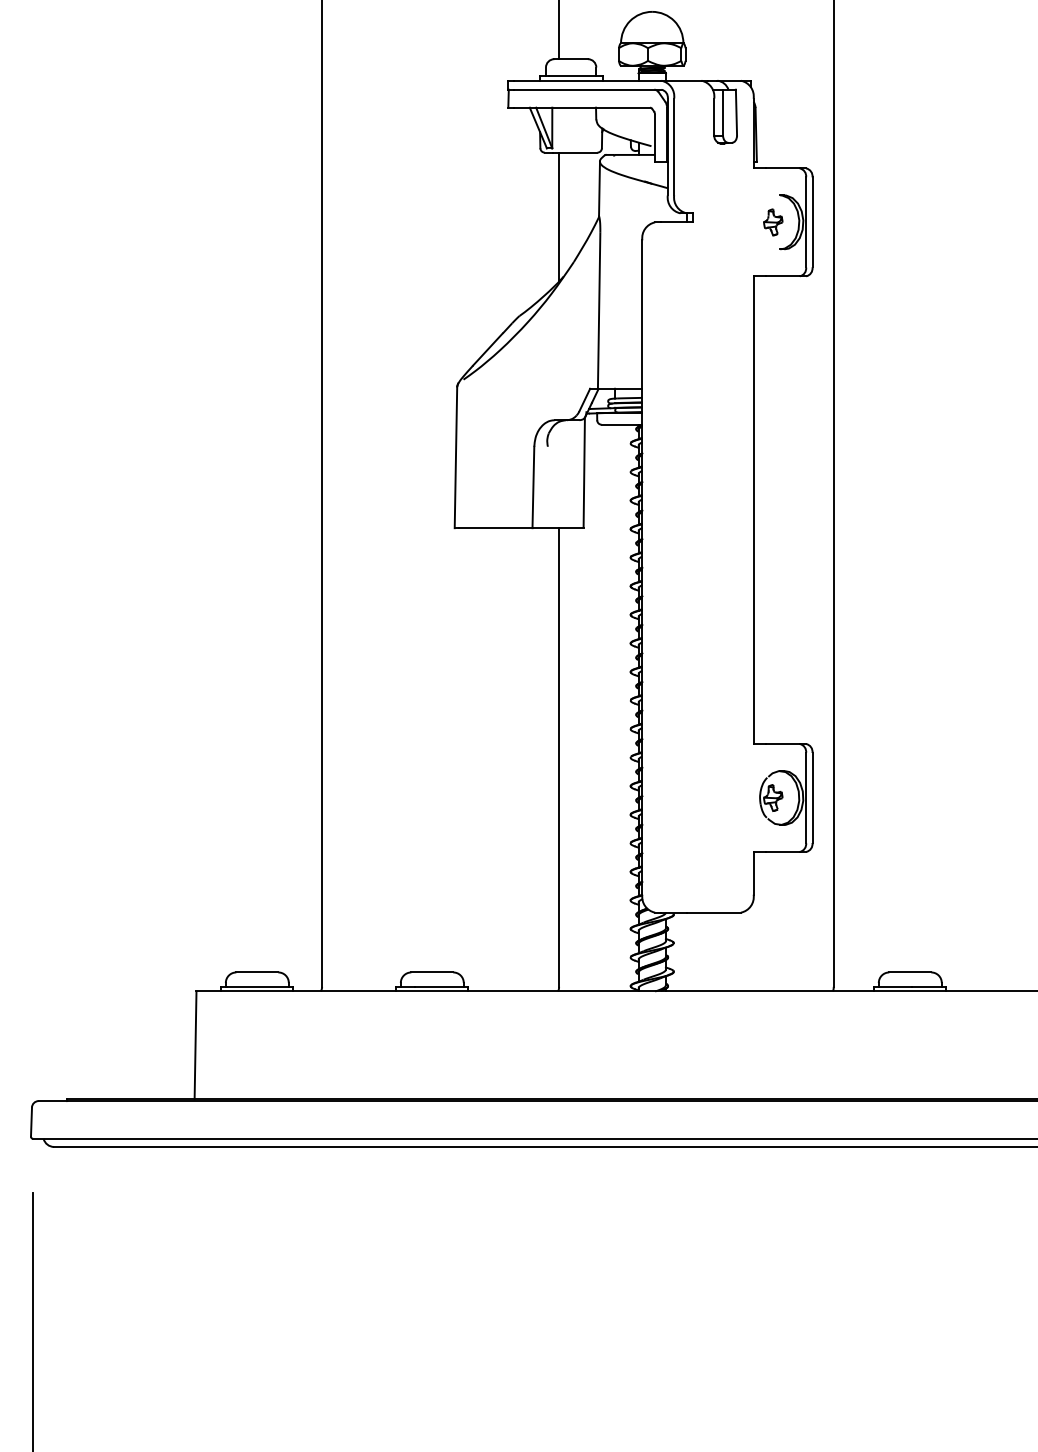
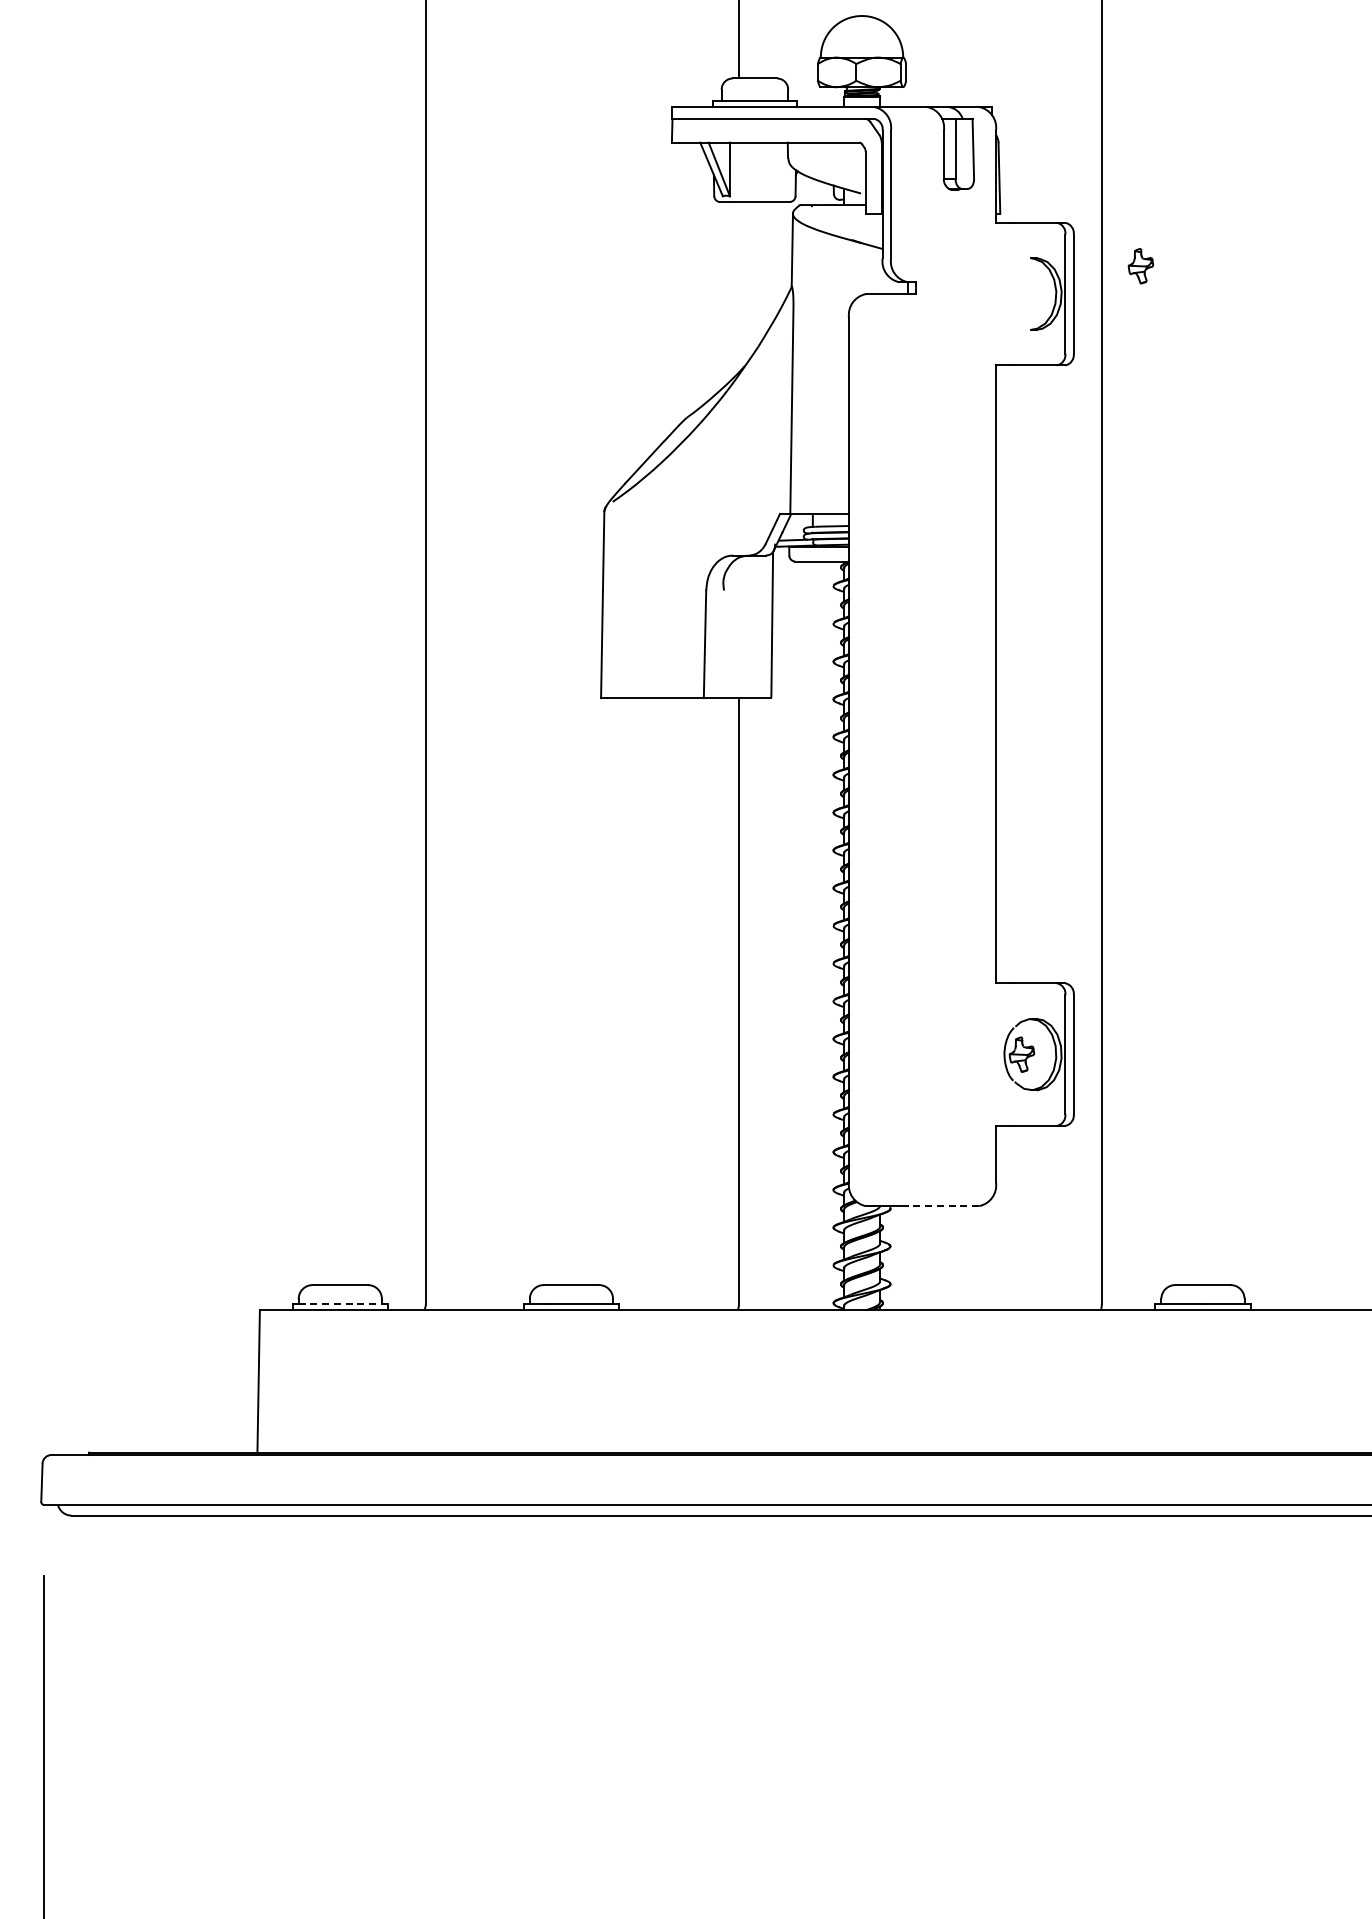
line: (559, 216) -> (739, 286), removed
part: (772, 222) -> (1140, 266), moved
line: (713, 912) -> (943, 1206), solid -> dashed
line: (259, 987) -> (343, 1304), solid -> dashed

